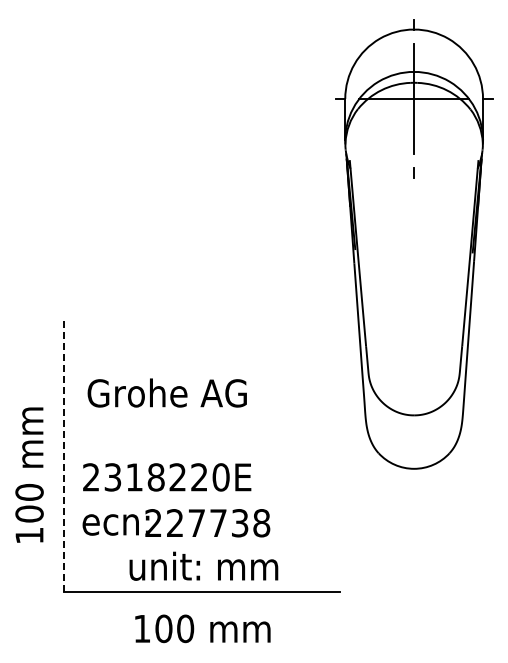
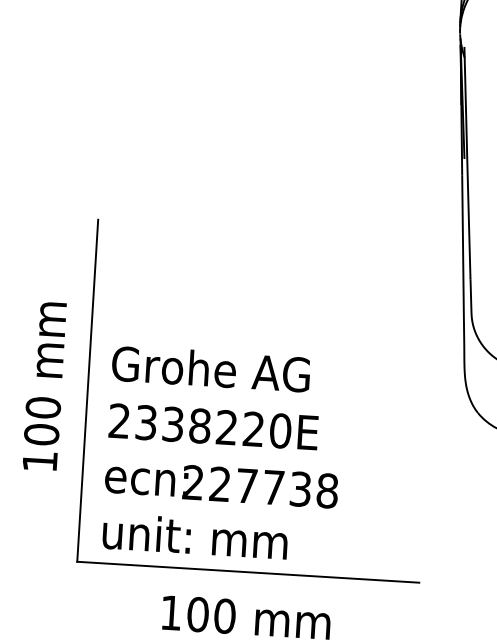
text: (166, 392) -> (210, 368), moved
line: (64, 454) -> (87, 390), dashed -> solid
text: (29, 474) -> (44, 385), moved
text: (134, 477) -> (173, 424), 2318220E -> 2338220E
text: (203, 565) -> (194, 535), moved

